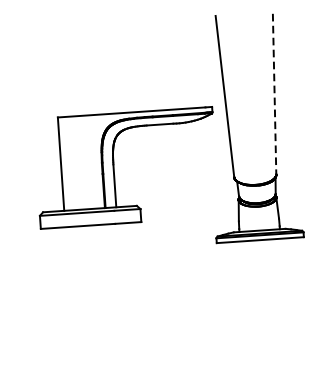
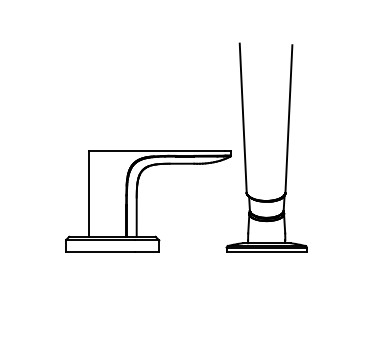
line: (274, 94) -> (288, 119), dashed -> solid
part: (114, 168) -> (137, 201), moved

